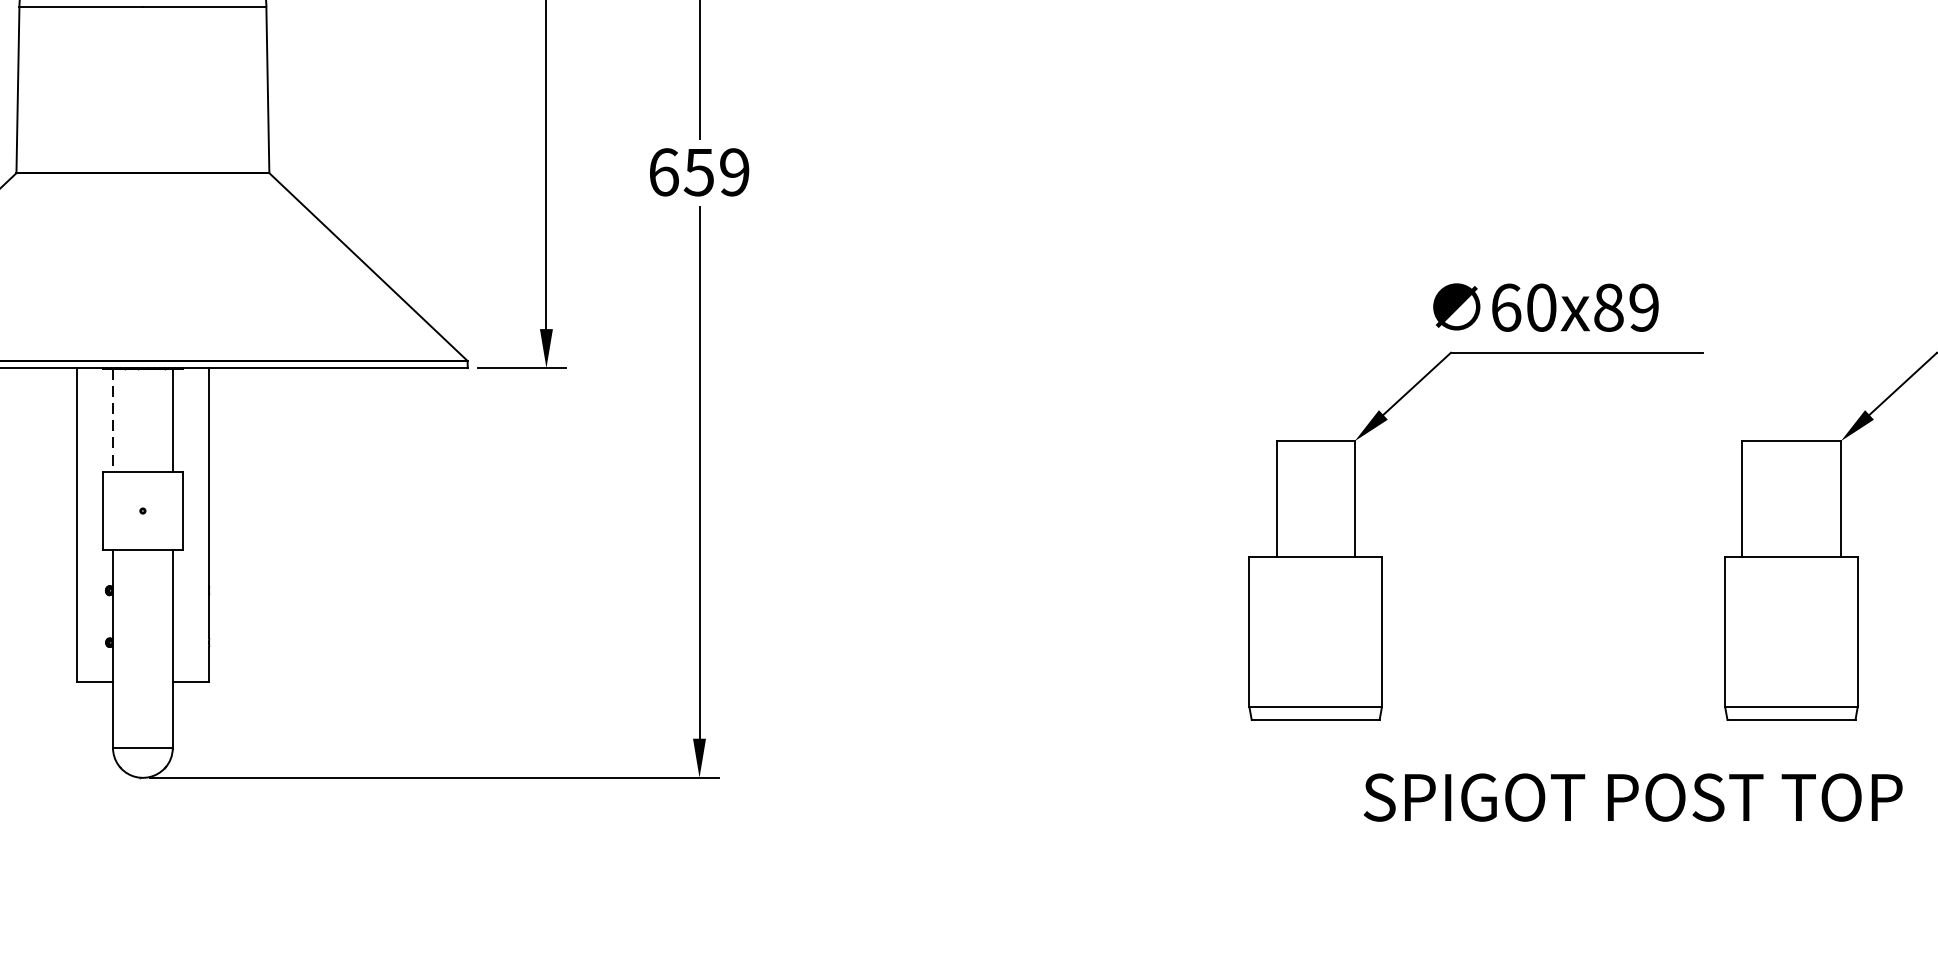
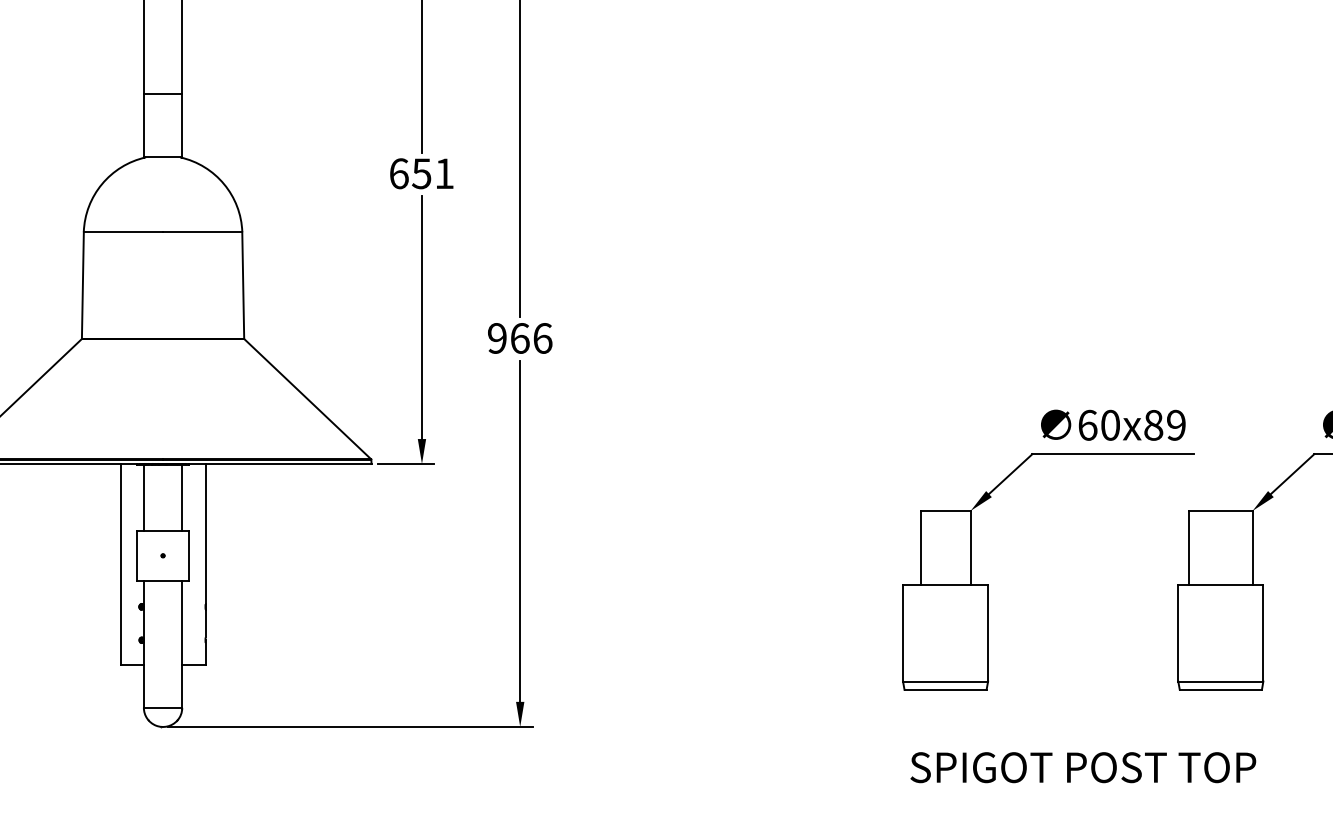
text: (699, 172) -> (520, 338), 659 -> 966
text: (1546, 306) -> (1113, 424), moved
line: (112, 421) -> (143, 498), dashed -> solid
part: (1382, 555) -> (988, 584), moved
text: (1633, 797) -> (1083, 767), moved

